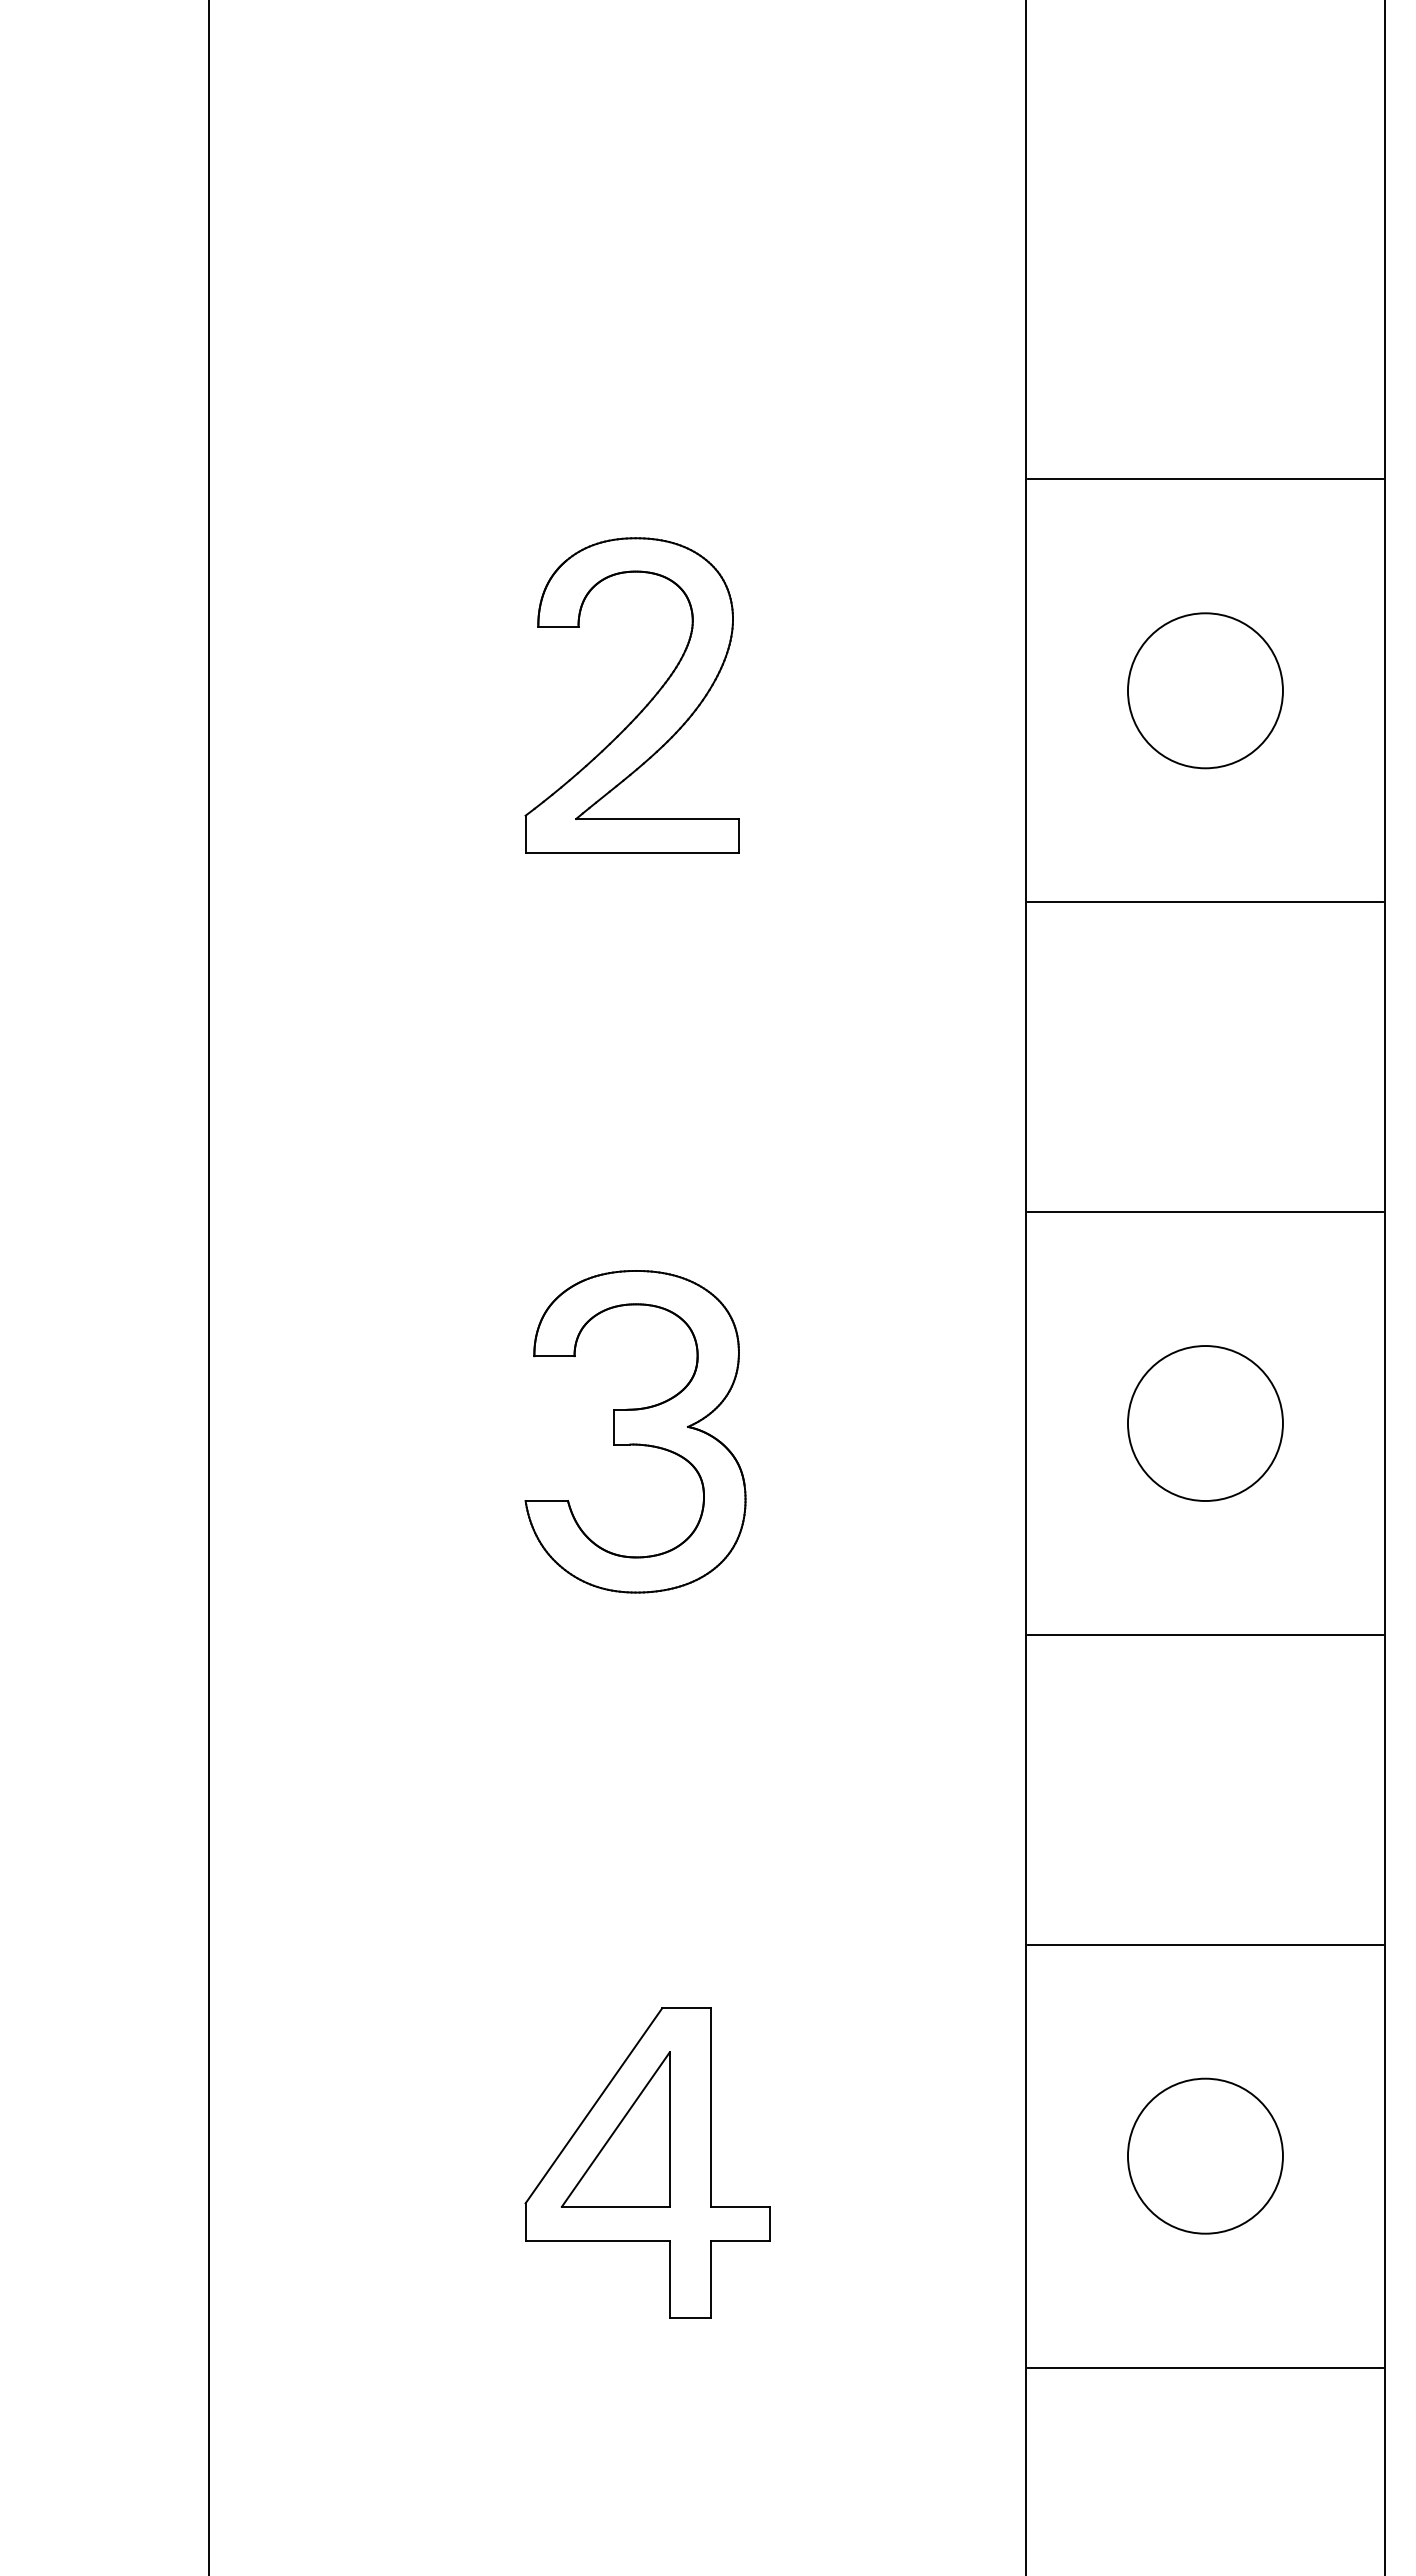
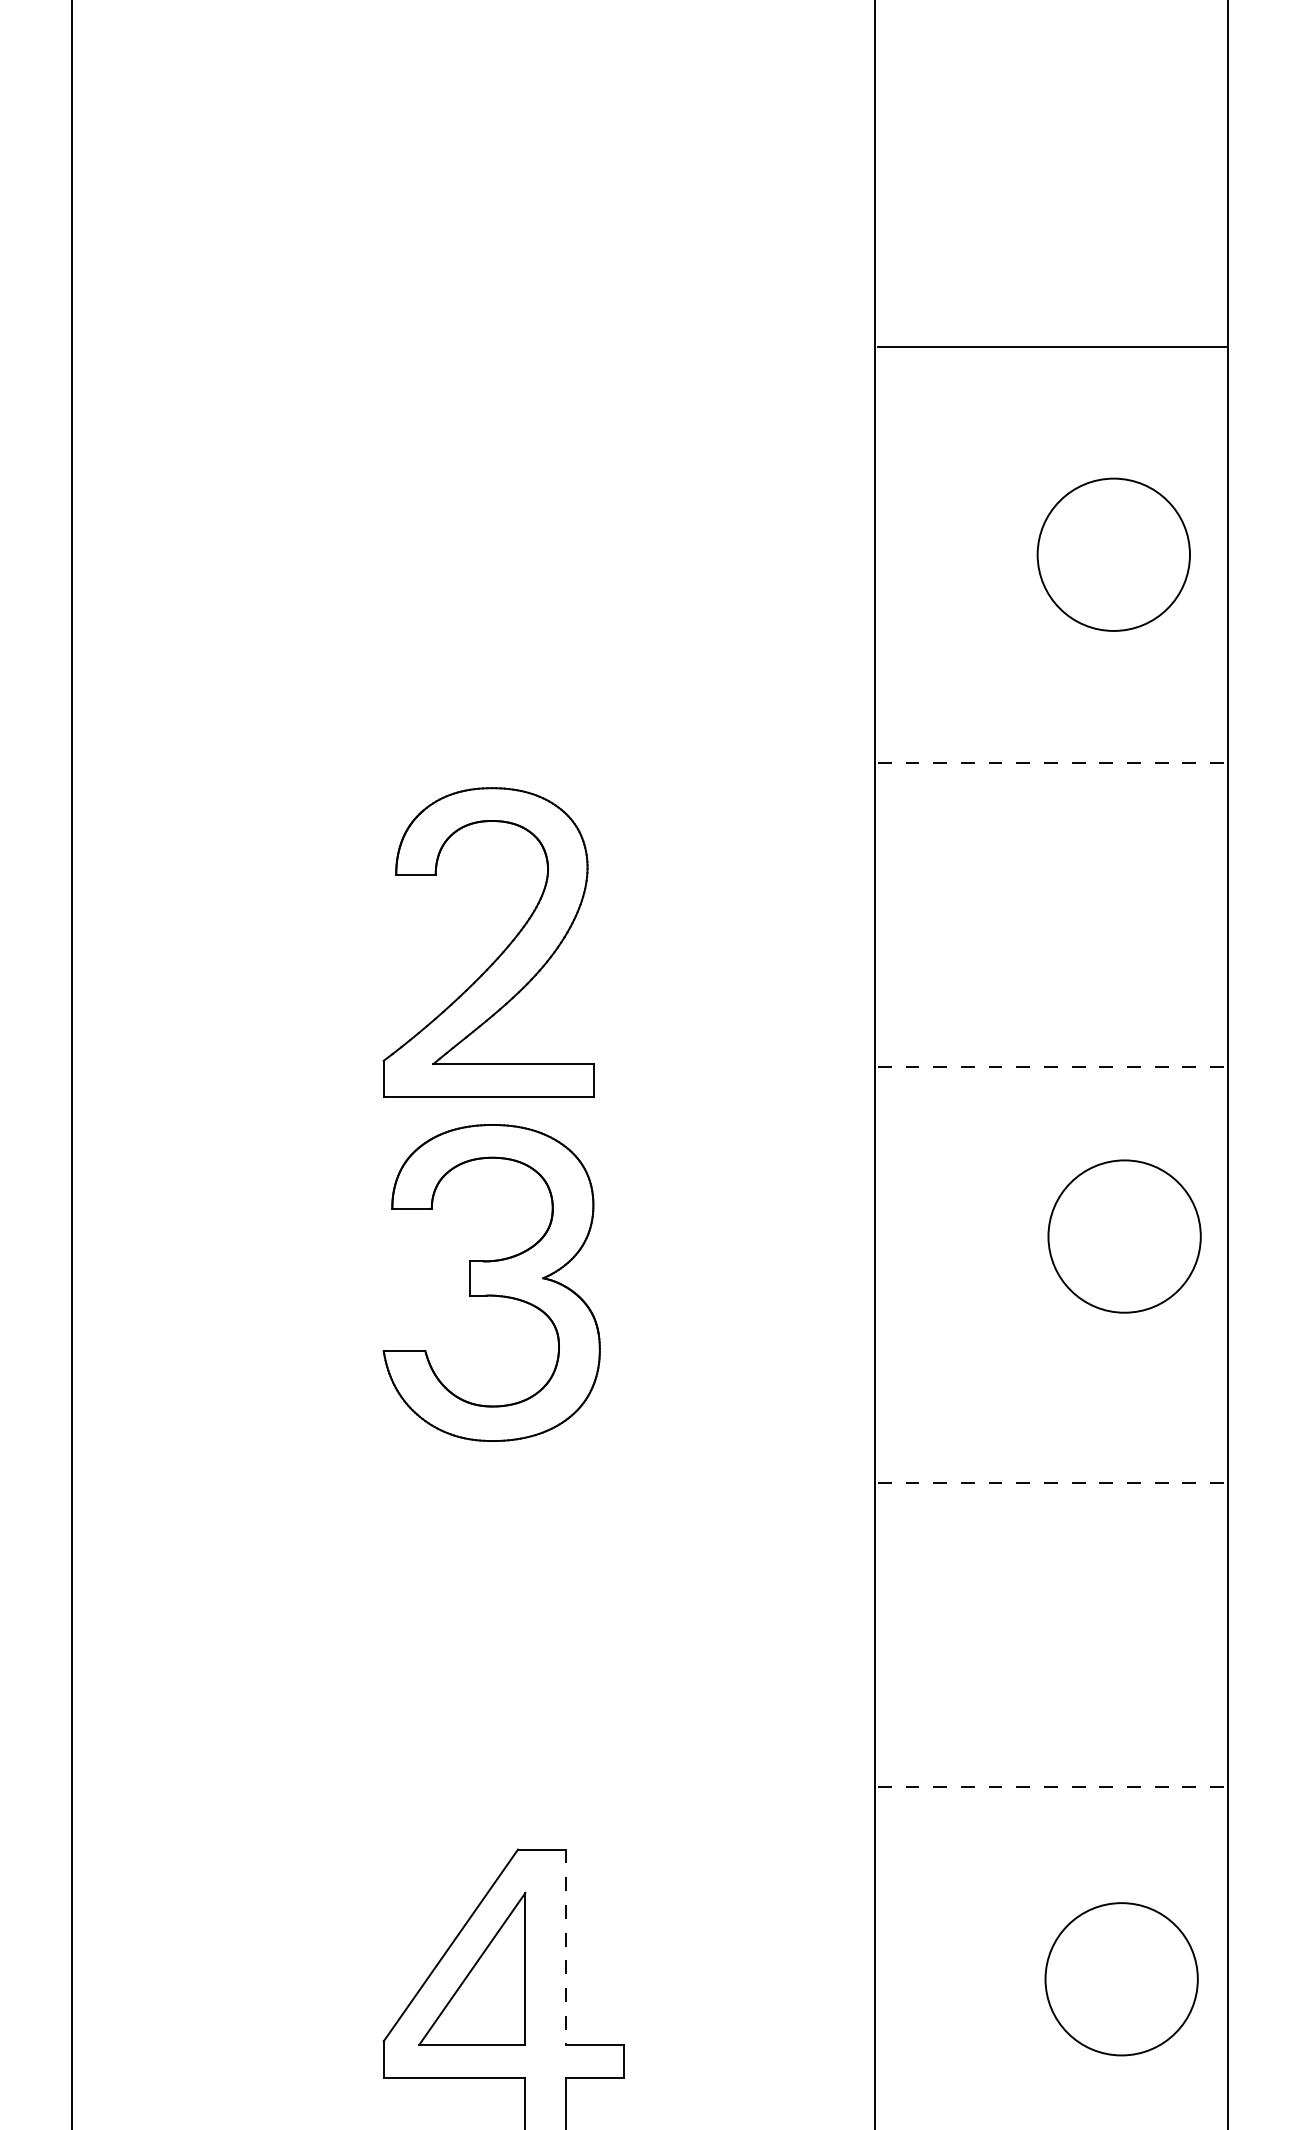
circle: (1205, 690) -> (1113, 554), moved
part: (643, 707) -> (499, 954), moved
line: (1205, 902) -> (1051, 762), solid -> dashed
line: (1205, 1212) -> (1051, 1067), solid -> dashed
circle: (1205, 1423) -> (1124, 1236), moved
line: (1205, 1634) -> (1051, 1482), solid -> dashed
line: (1205, 1944) -> (1051, 1786), solid -> dashed
line: (711, 2108) -> (566, 1948), solid -> dashed
circle: (1205, 2155) -> (1121, 1978), moved

